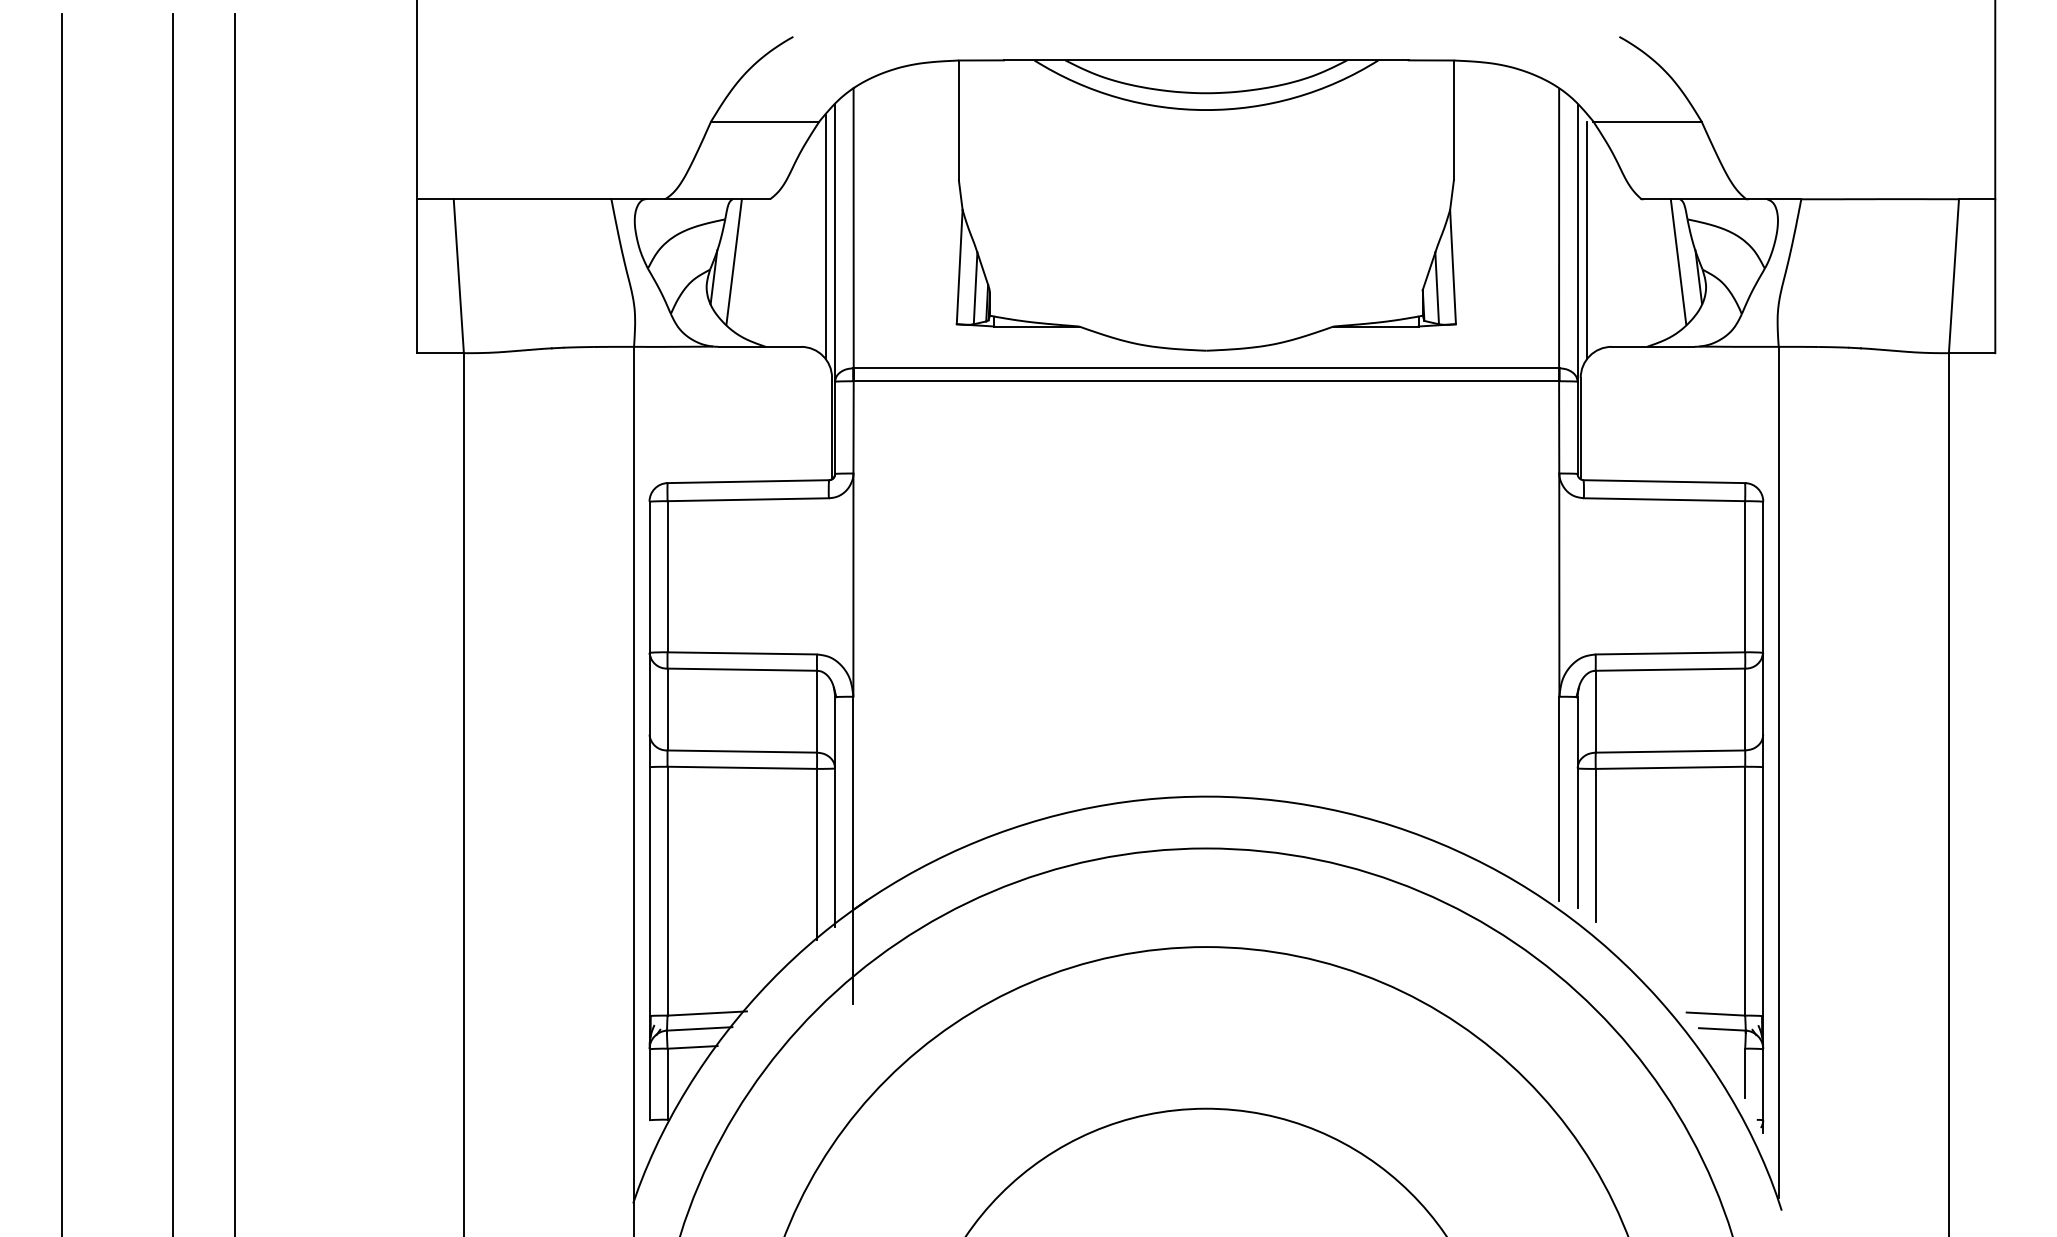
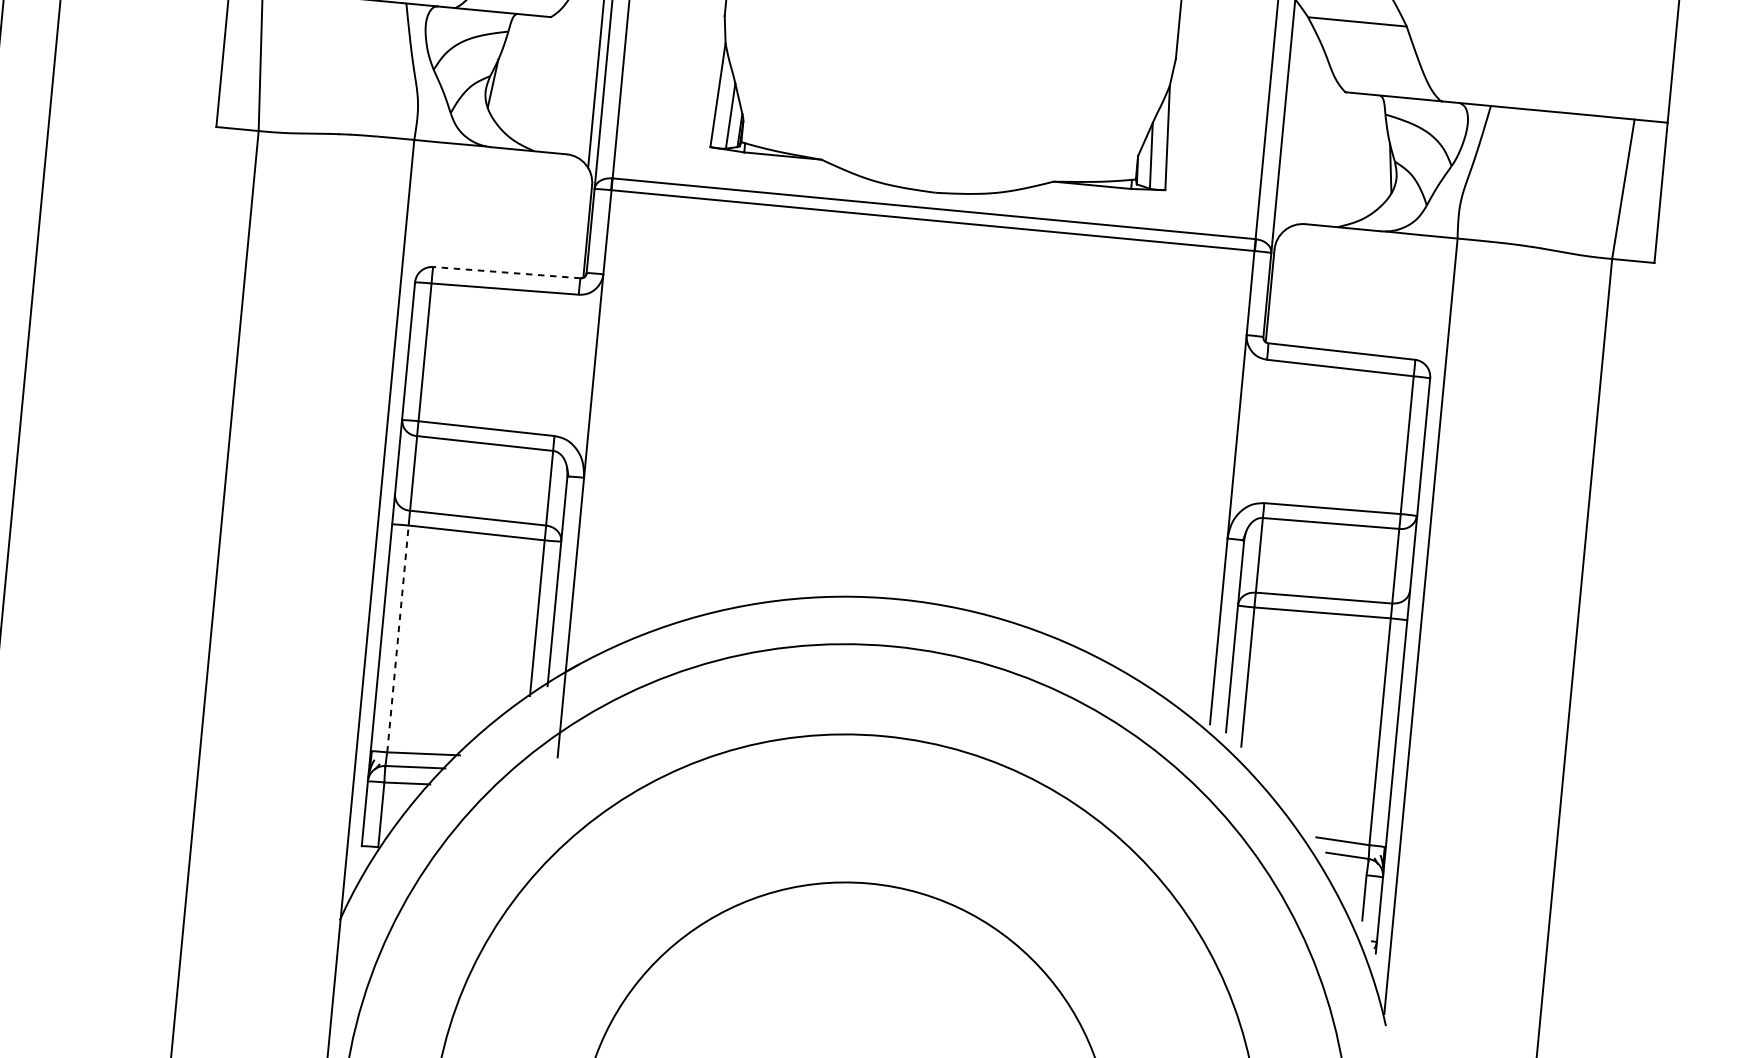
line: (1586, 240) -> (1291, 125), removed
line: (733, 261) -> (512, 70), removed
line: (1678, 261) -> (1373, 152), removed
line: (748, 481) -> (507, 272), solid -> dashed
line: (667, 890) -> (397, 638), solid -> dashed

